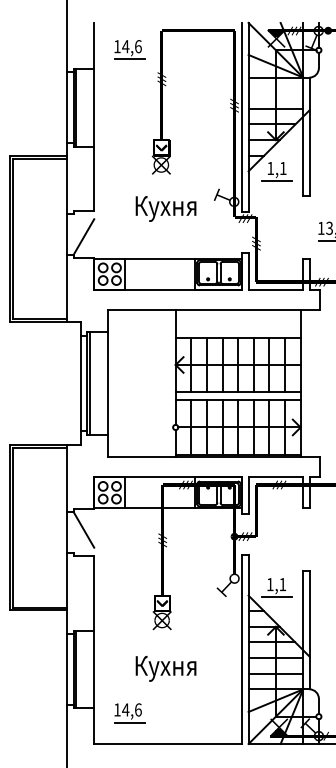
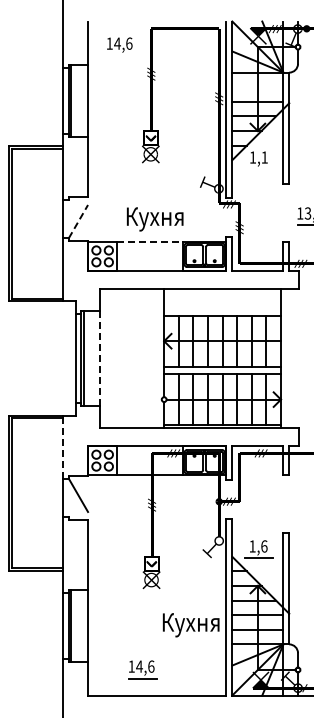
line: (130, 59) -> (121, 55), removed
line: (276, 181) -> (258, 169), removed
text: (165, 209) -> (154, 219), moved
line: (84, 236) -> (78, 221), solid -> dashed
line: (159, 258) -> (149, 241), solid -> dashed
line: (107, 383) -> (100, 358), solid -> dashed
line: (66, 477) -> (62, 446), solid -> dashed
text: (283, 584) -> (264, 546), 1,1 -> 1,6
text: (165, 669) -> (190, 625), moved
part: (128, 712) -> (142, 669), moved

